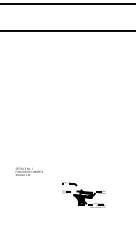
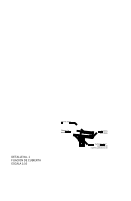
text: (28, 171) -> (25, 159), moved

